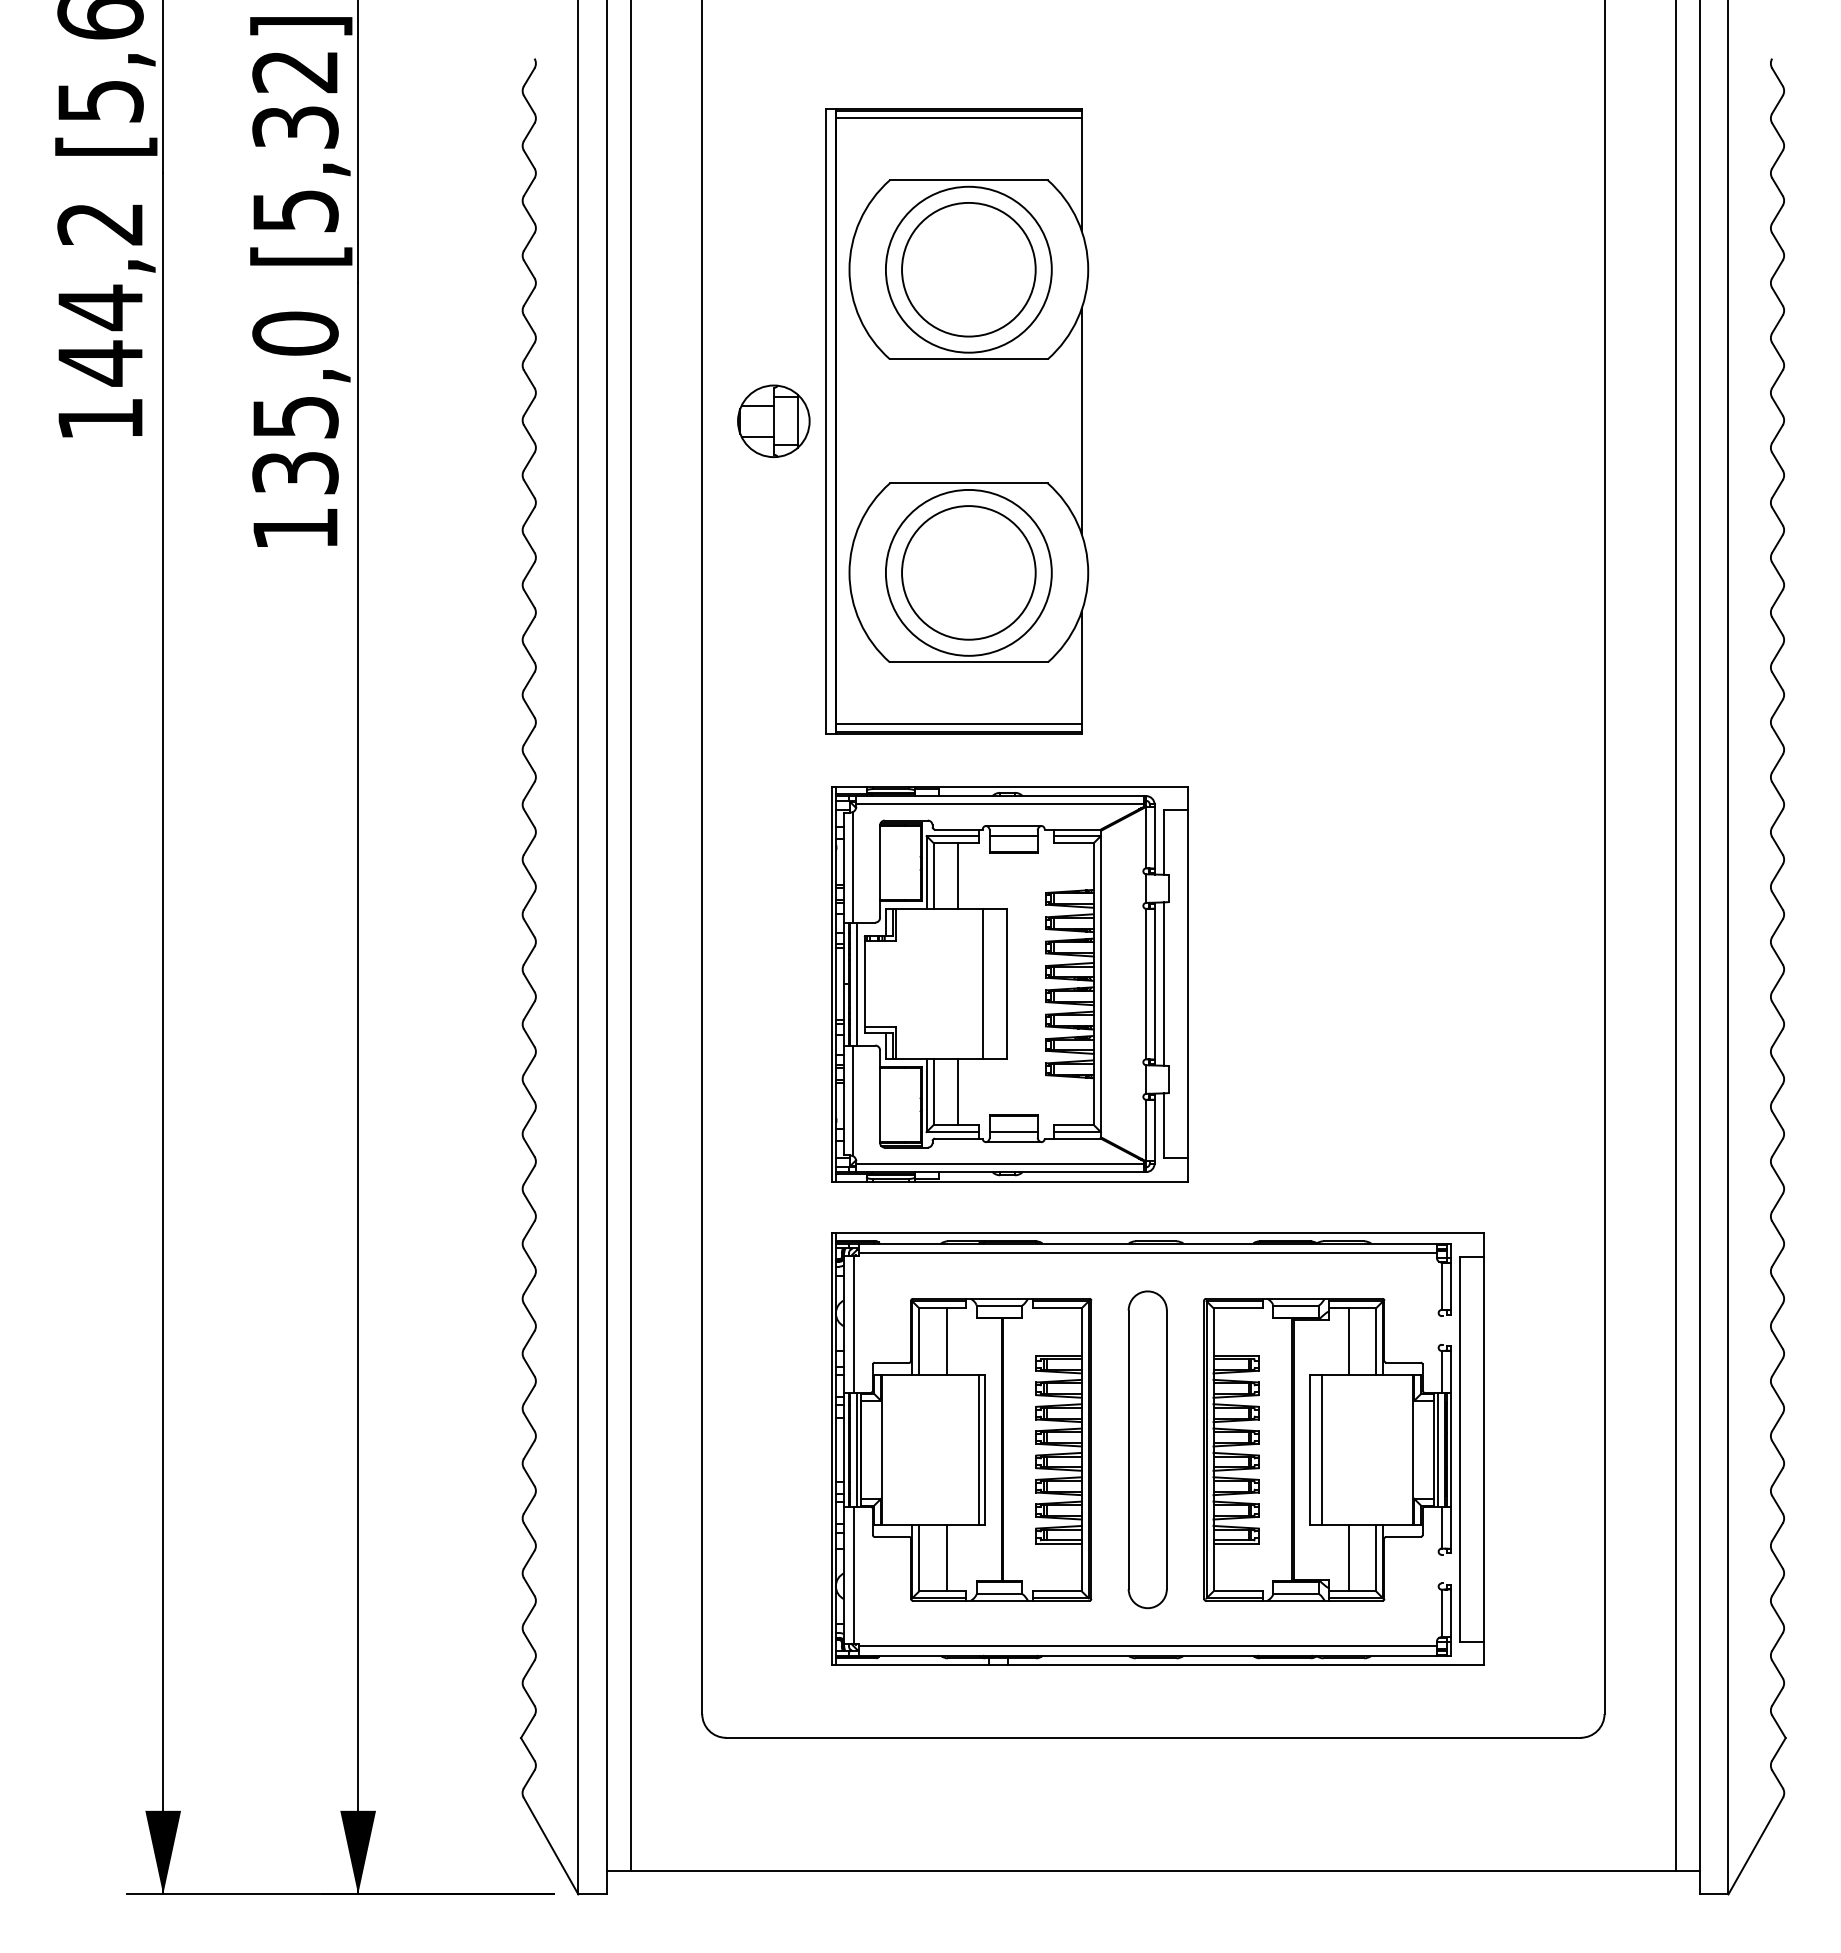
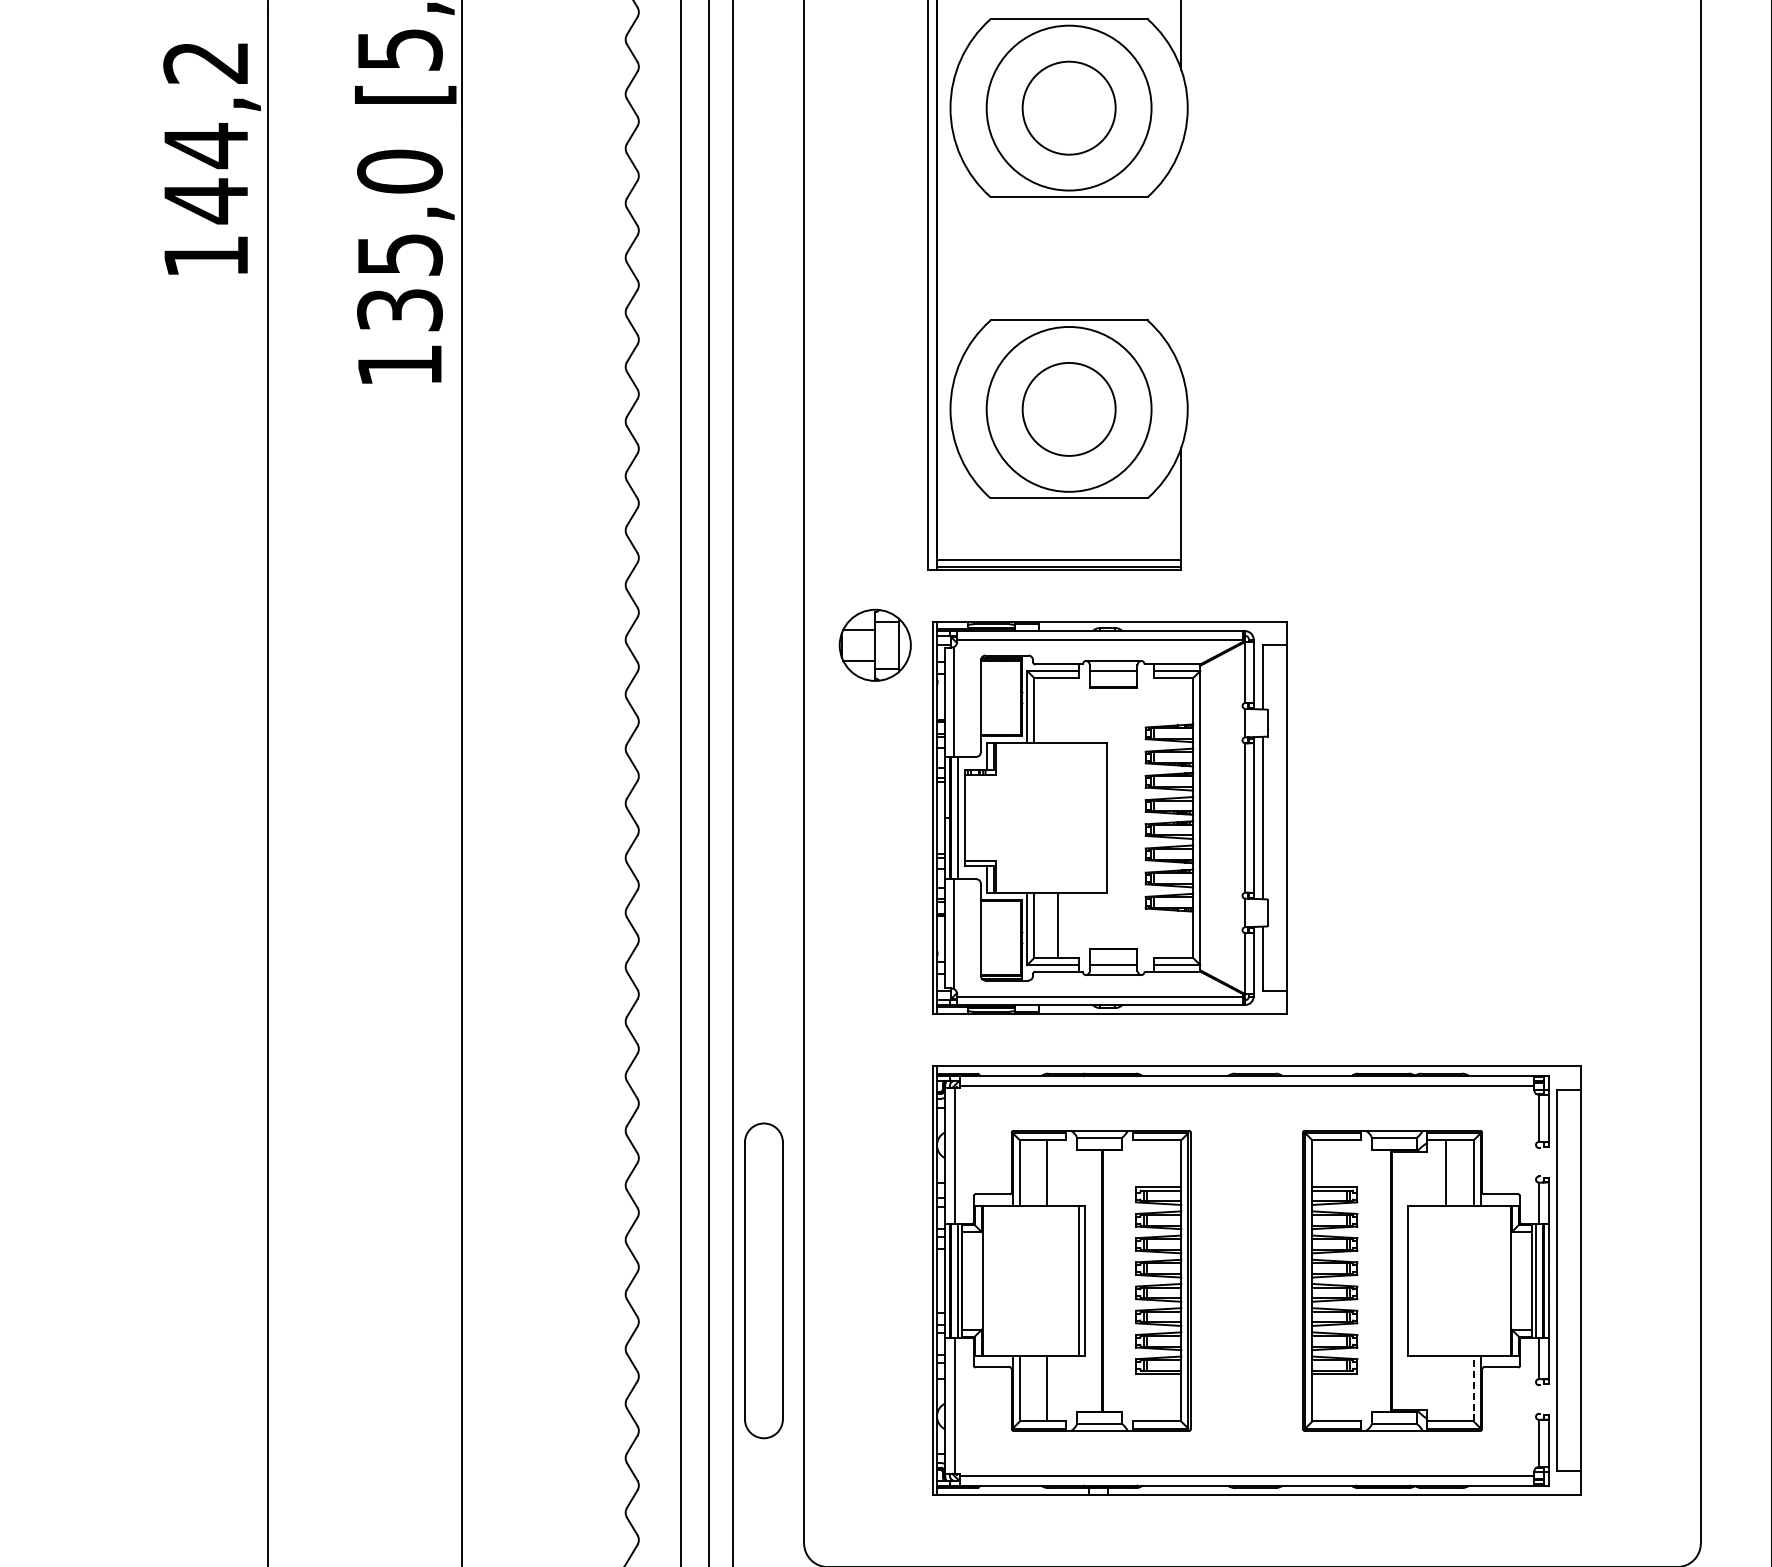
circle: (968, 269) -> (1068, 107), size x0.7
part: (773, 420) -> (874, 644), moved
line: (1081, 421) -> (1181, 258), removed
circle: (968, 572) -> (1068, 409), size x0.7
line: (957, 875) -> (1057, 710), removed
line: (983, 983) -> (1083, 817), removed
part: (1147, 1449) -> (763, 1280), moved
line: (1322, 1449) -> (1420, 1280), removed
line: (1375, 1557) -> (1473, 1387), solid -> dashed
line: (1348, 1558) -> (1446, 1388), removed

